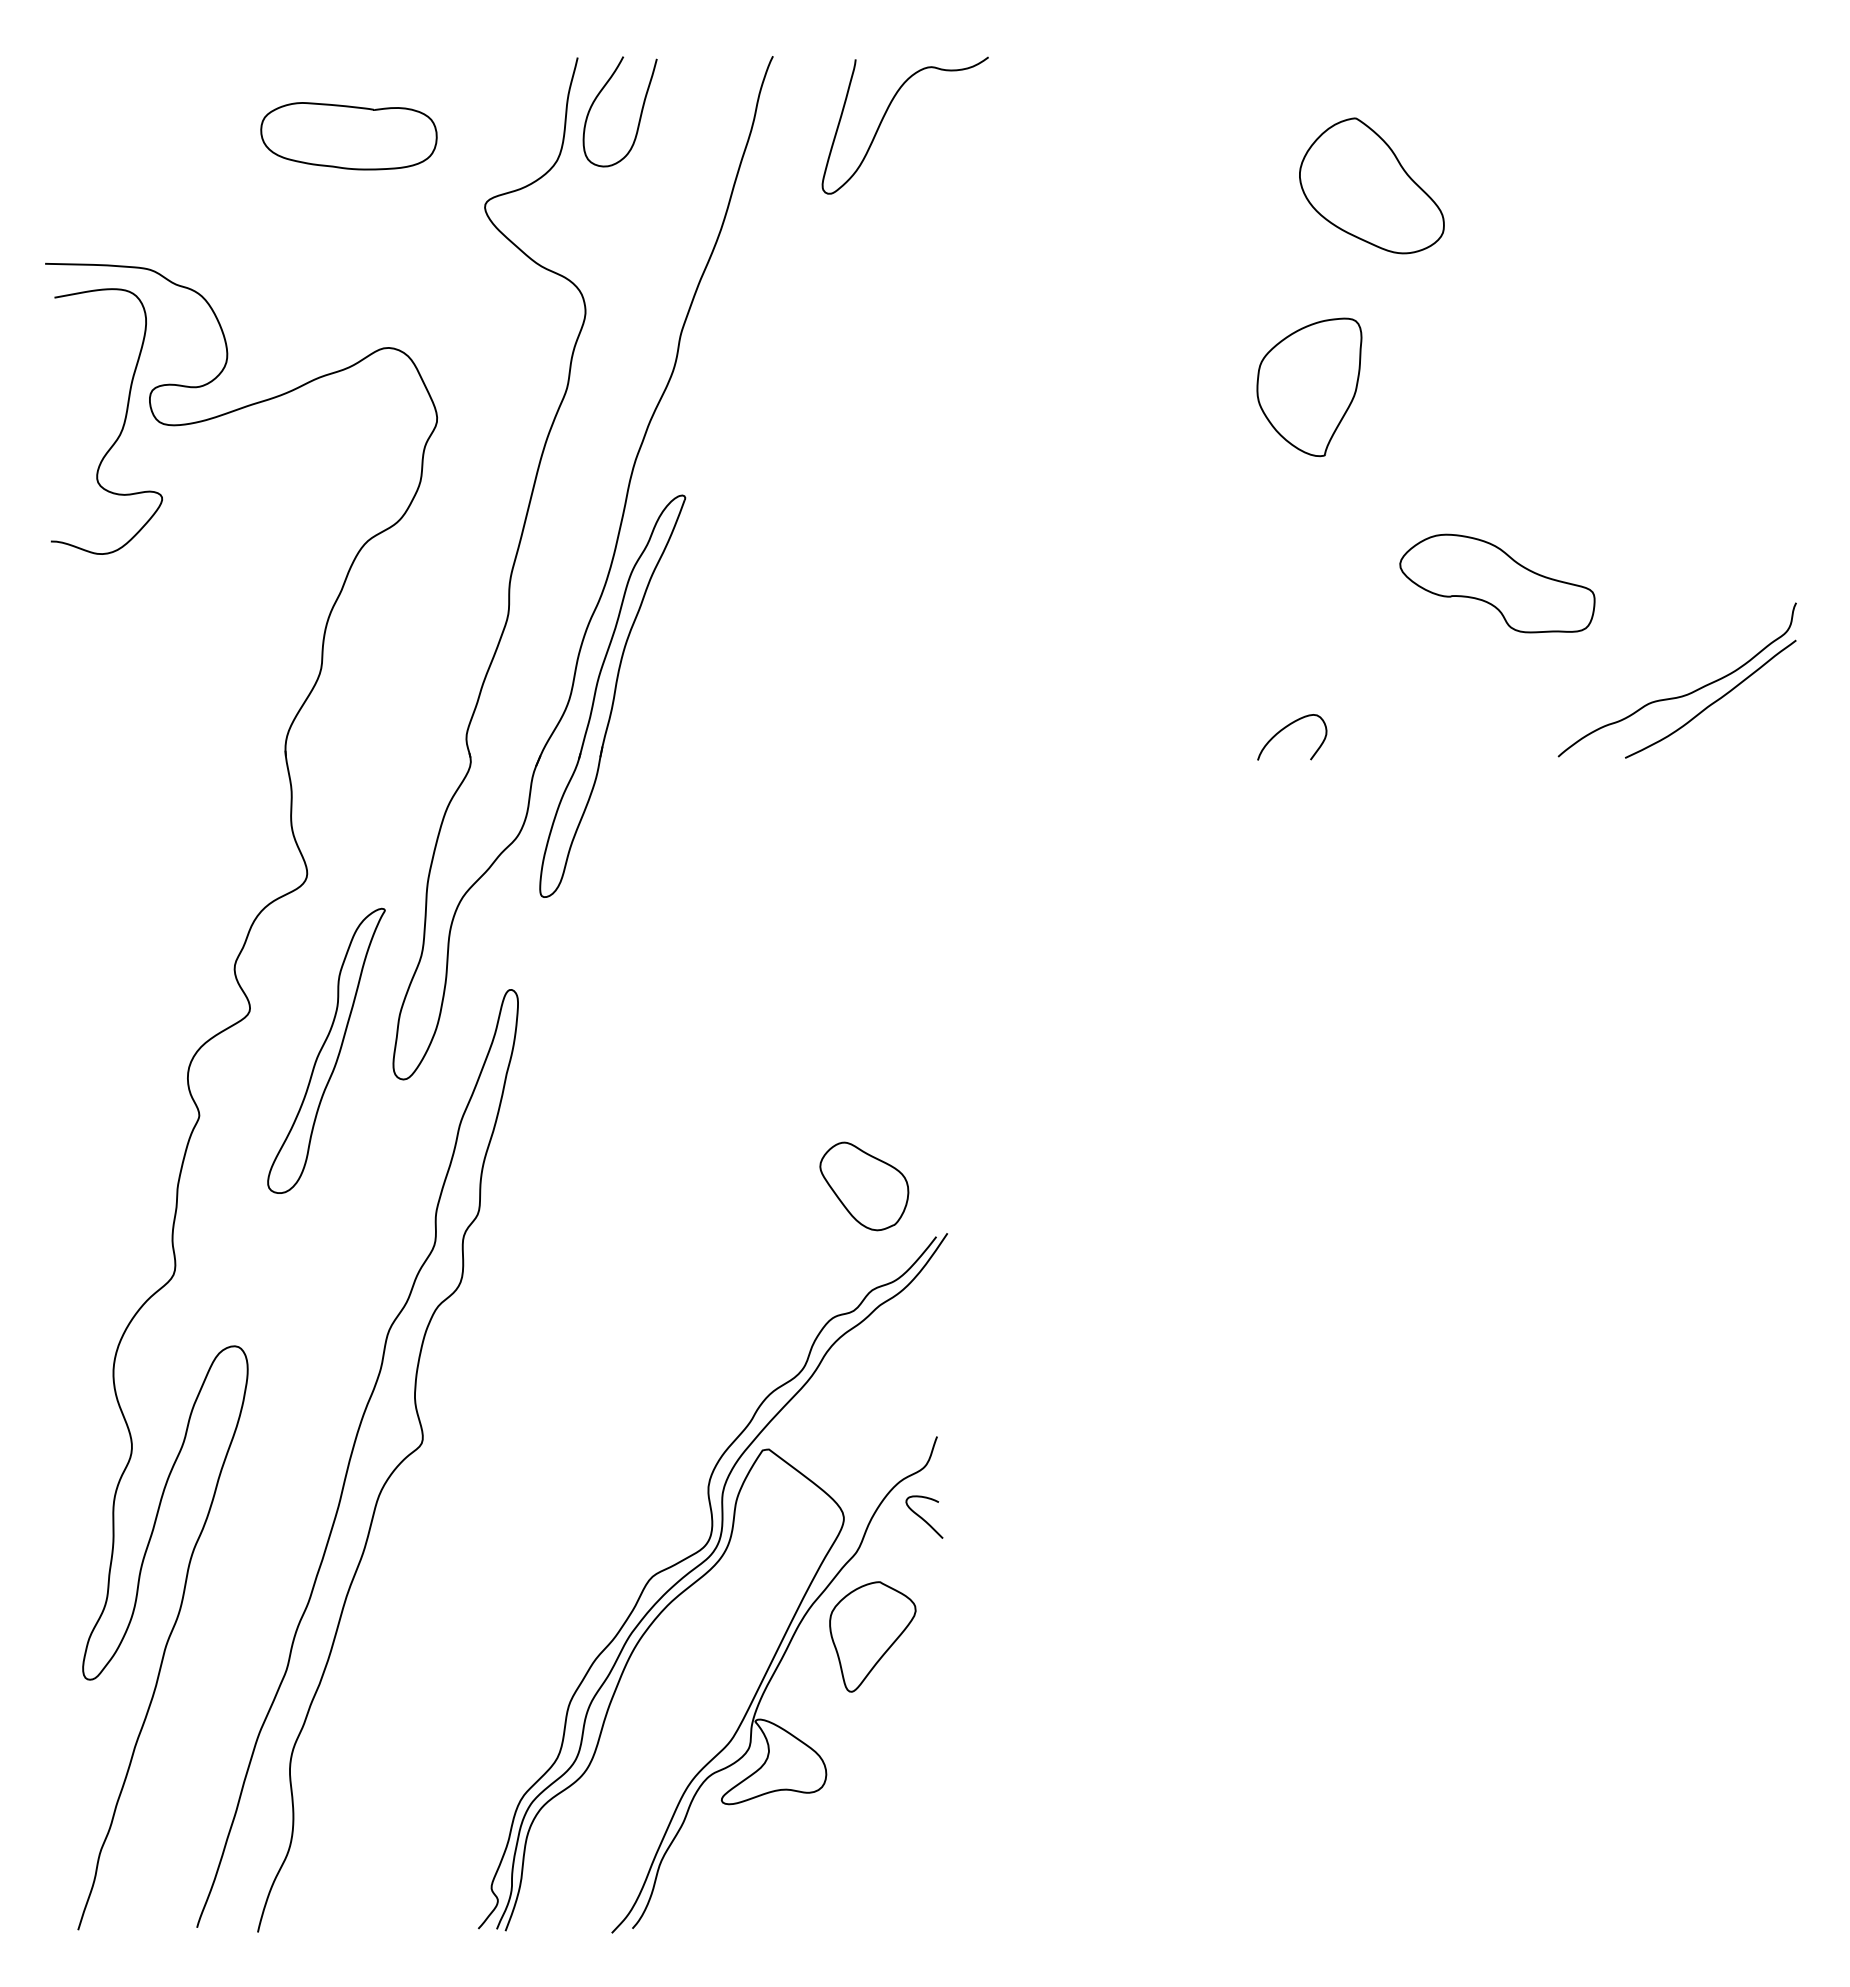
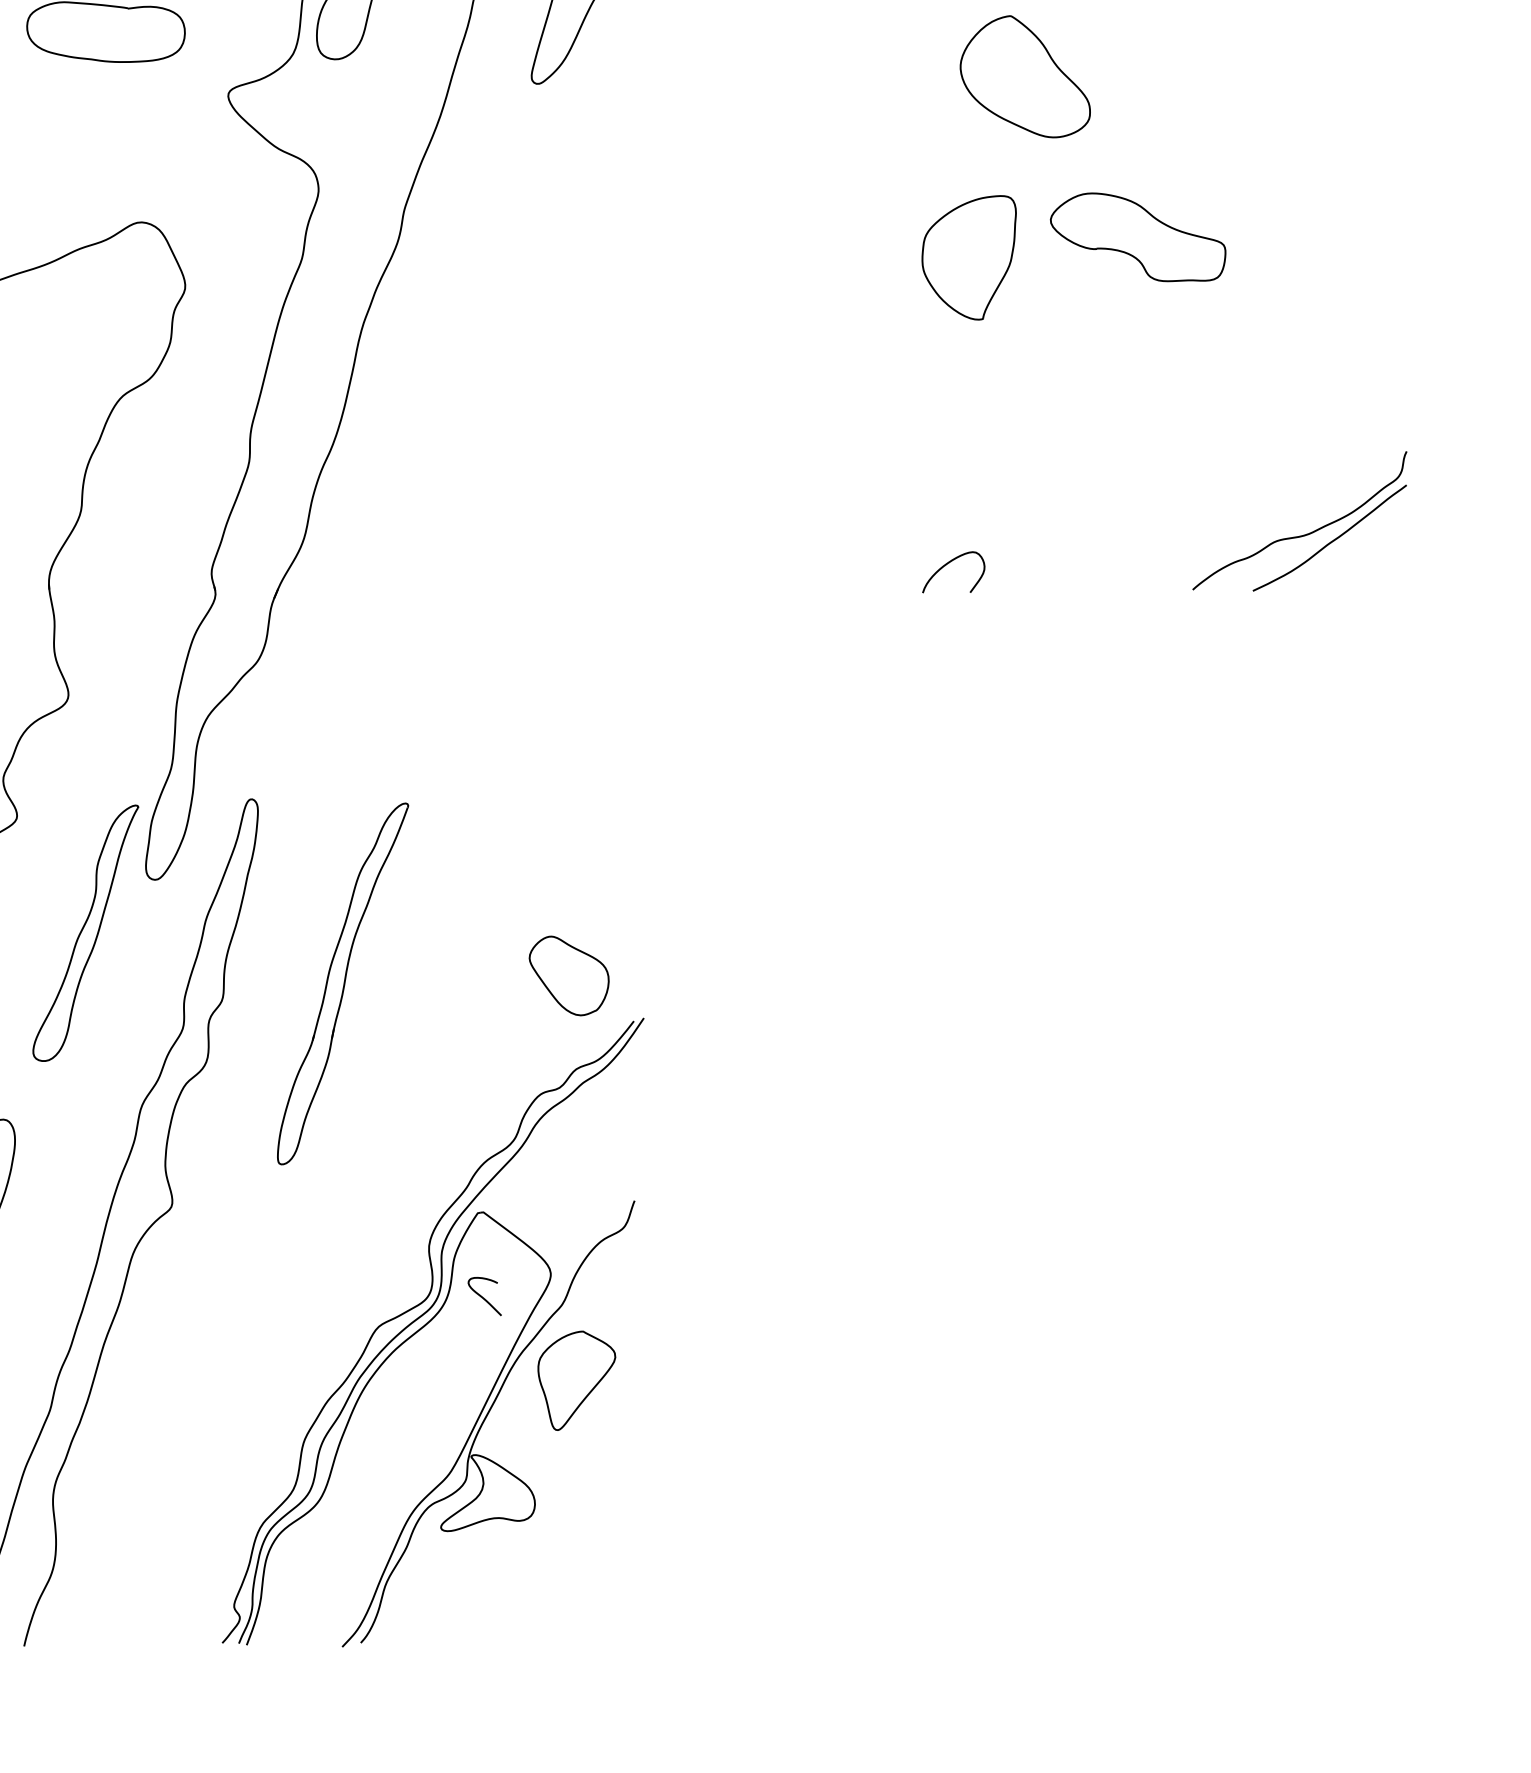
part: (1497, 583) -> (1138, 237), moved
part: (612, 695) -> (342, 983), moved
part: (326, 1050) -> (85, 932), moved
curve: (922, 1517) -> (483, 1296), moved

